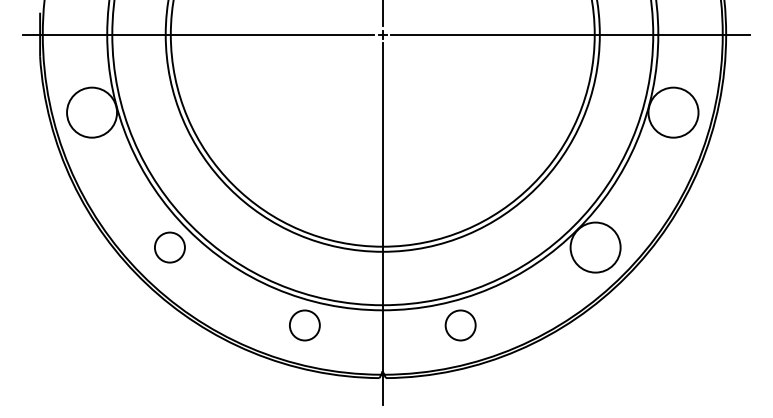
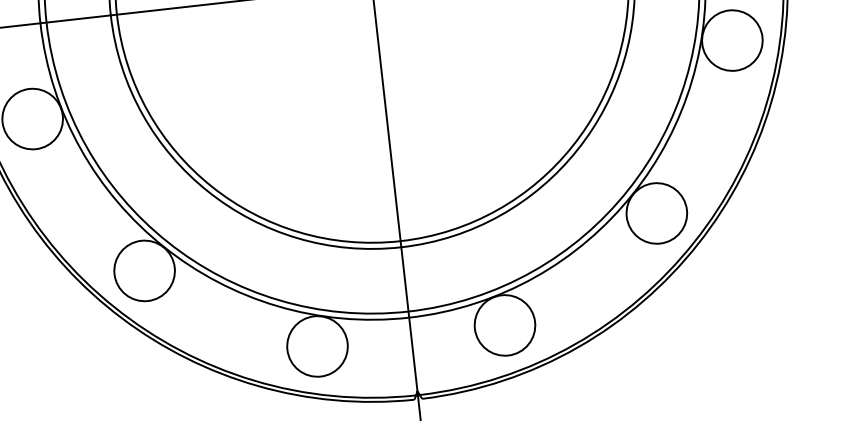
circle: (169, 247) -> (144, 270), size x1.67
circle: (304, 325) -> (317, 346), size x1.67
circle: (460, 325) -> (504, 325), size x1.67

